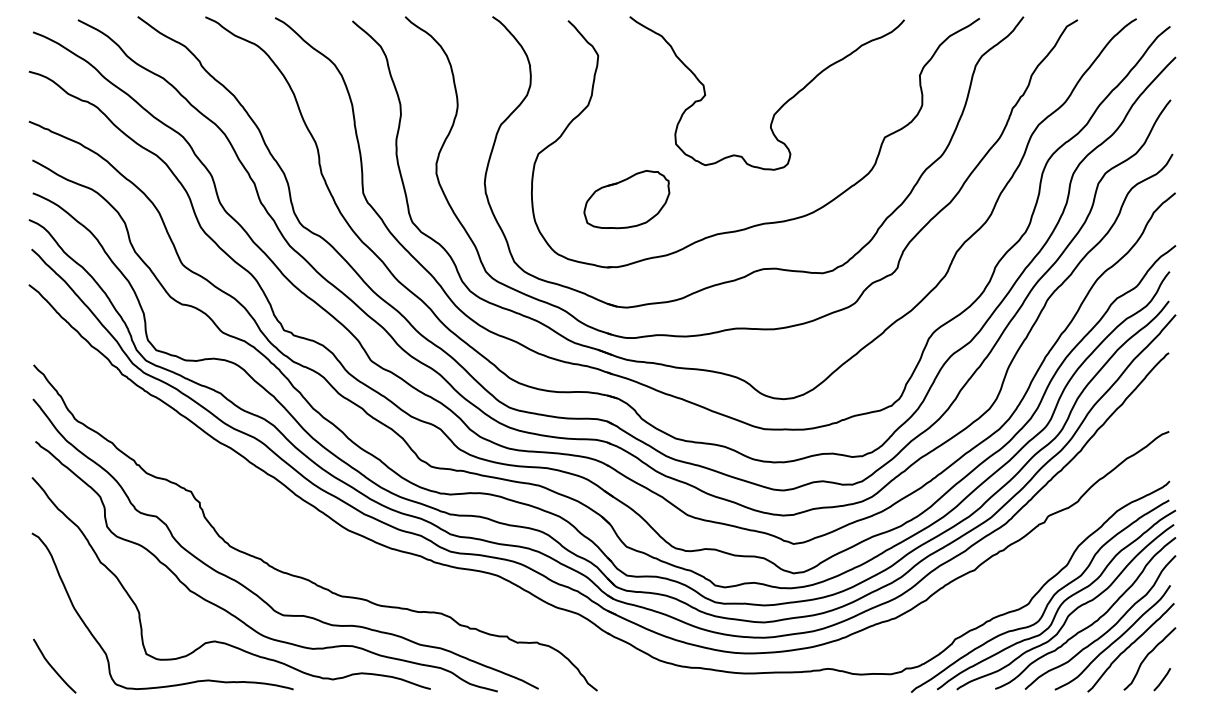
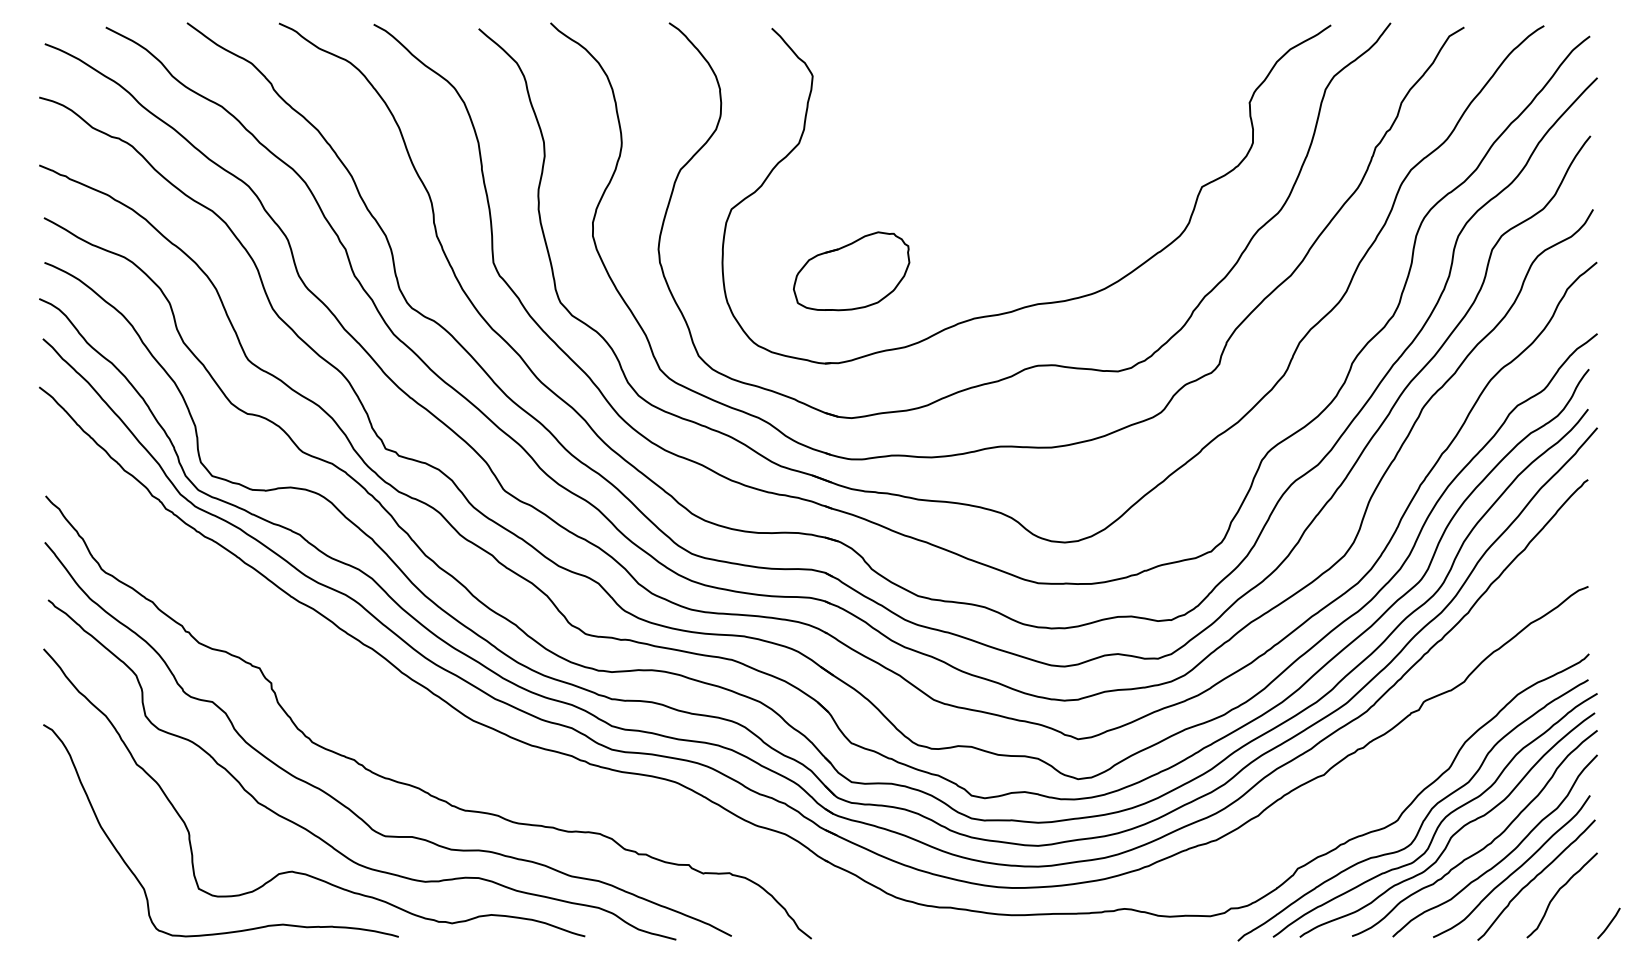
curve: (780, 106) -> (1060, 144), removed
curve: (52, 666) -> (71, 905), removed
line: (1162, 679) -> (1609, 923), moved

